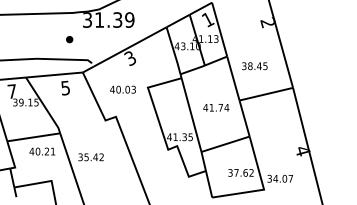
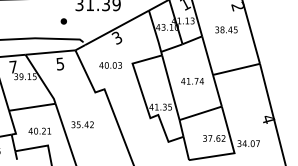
text: (254, 66) -> (226, 30), moved
text: (42, 151) -> (40, 131), moved

